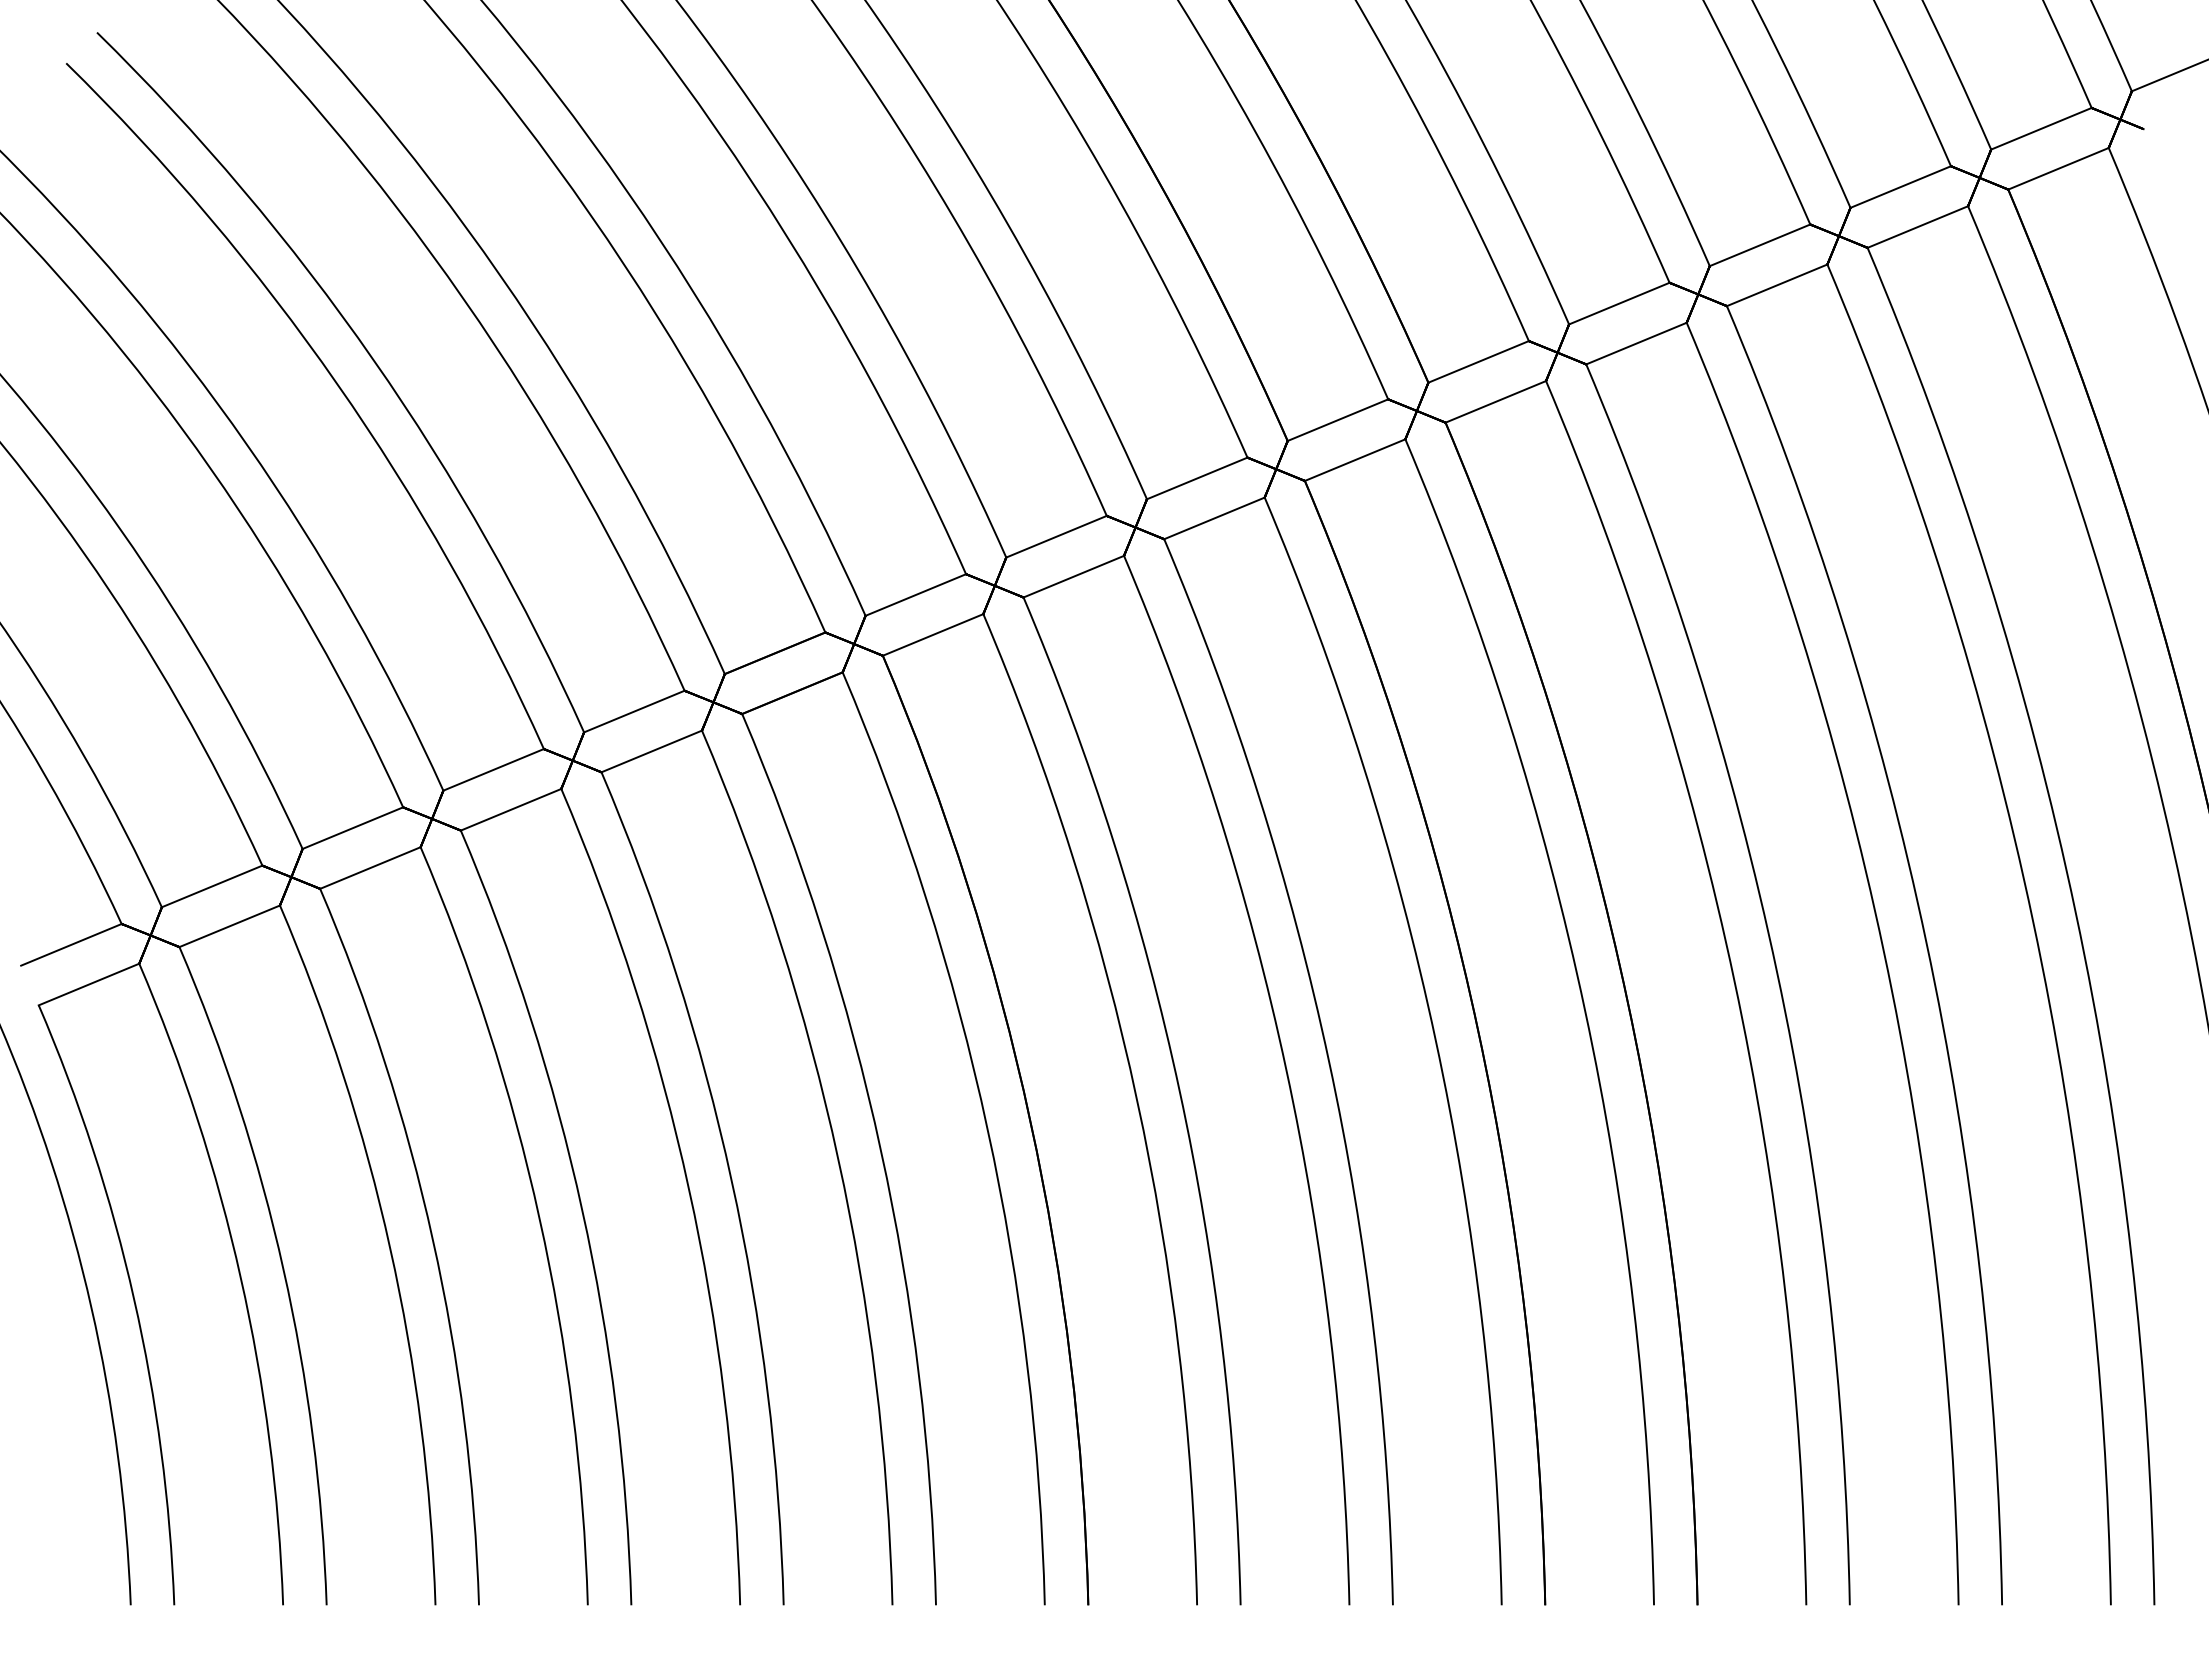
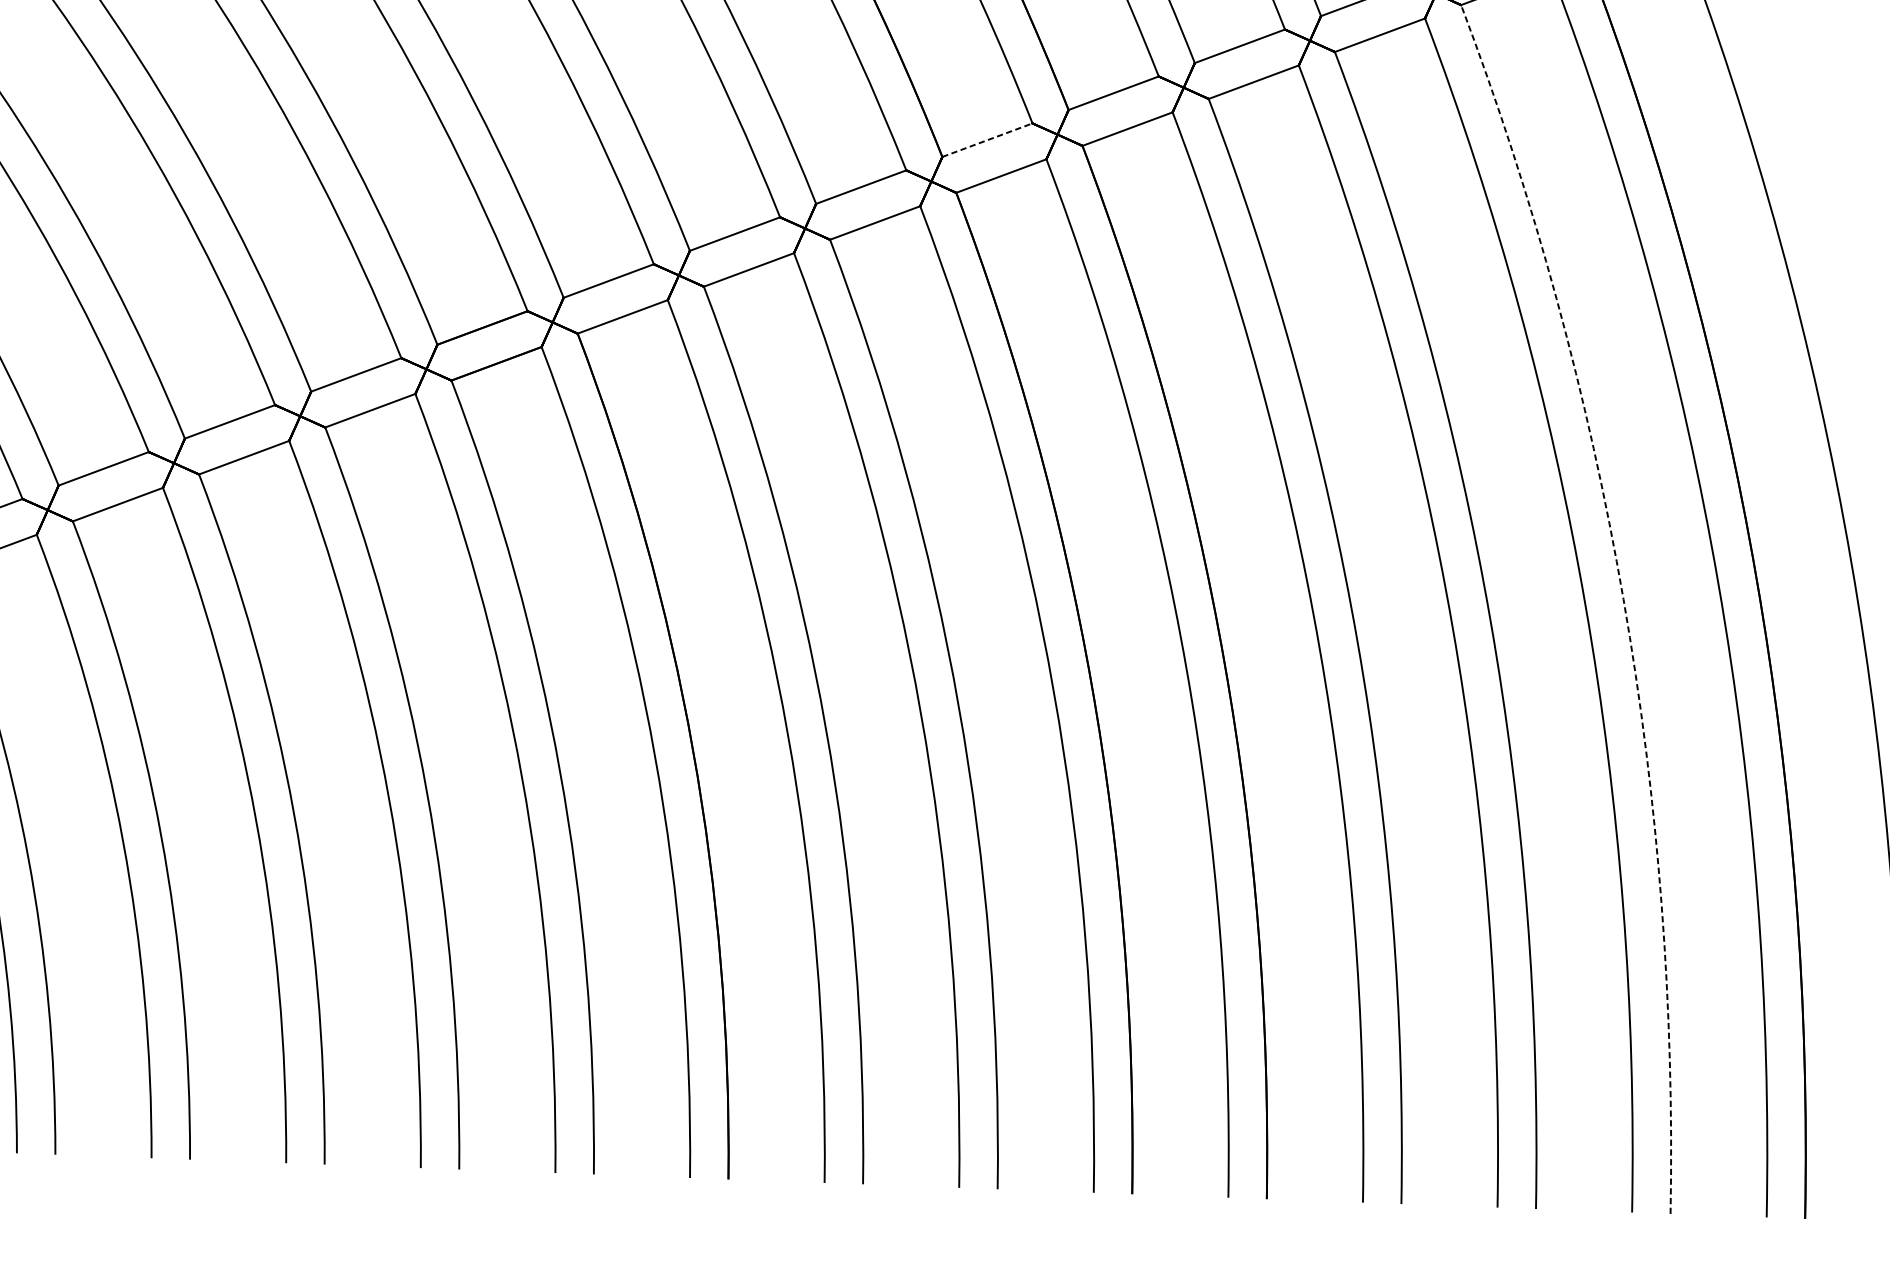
line: (1338, 419) -> (987, 139), solid -> dashed
arc: (2075, 912) -> (1623, 599), solid -> dashed

